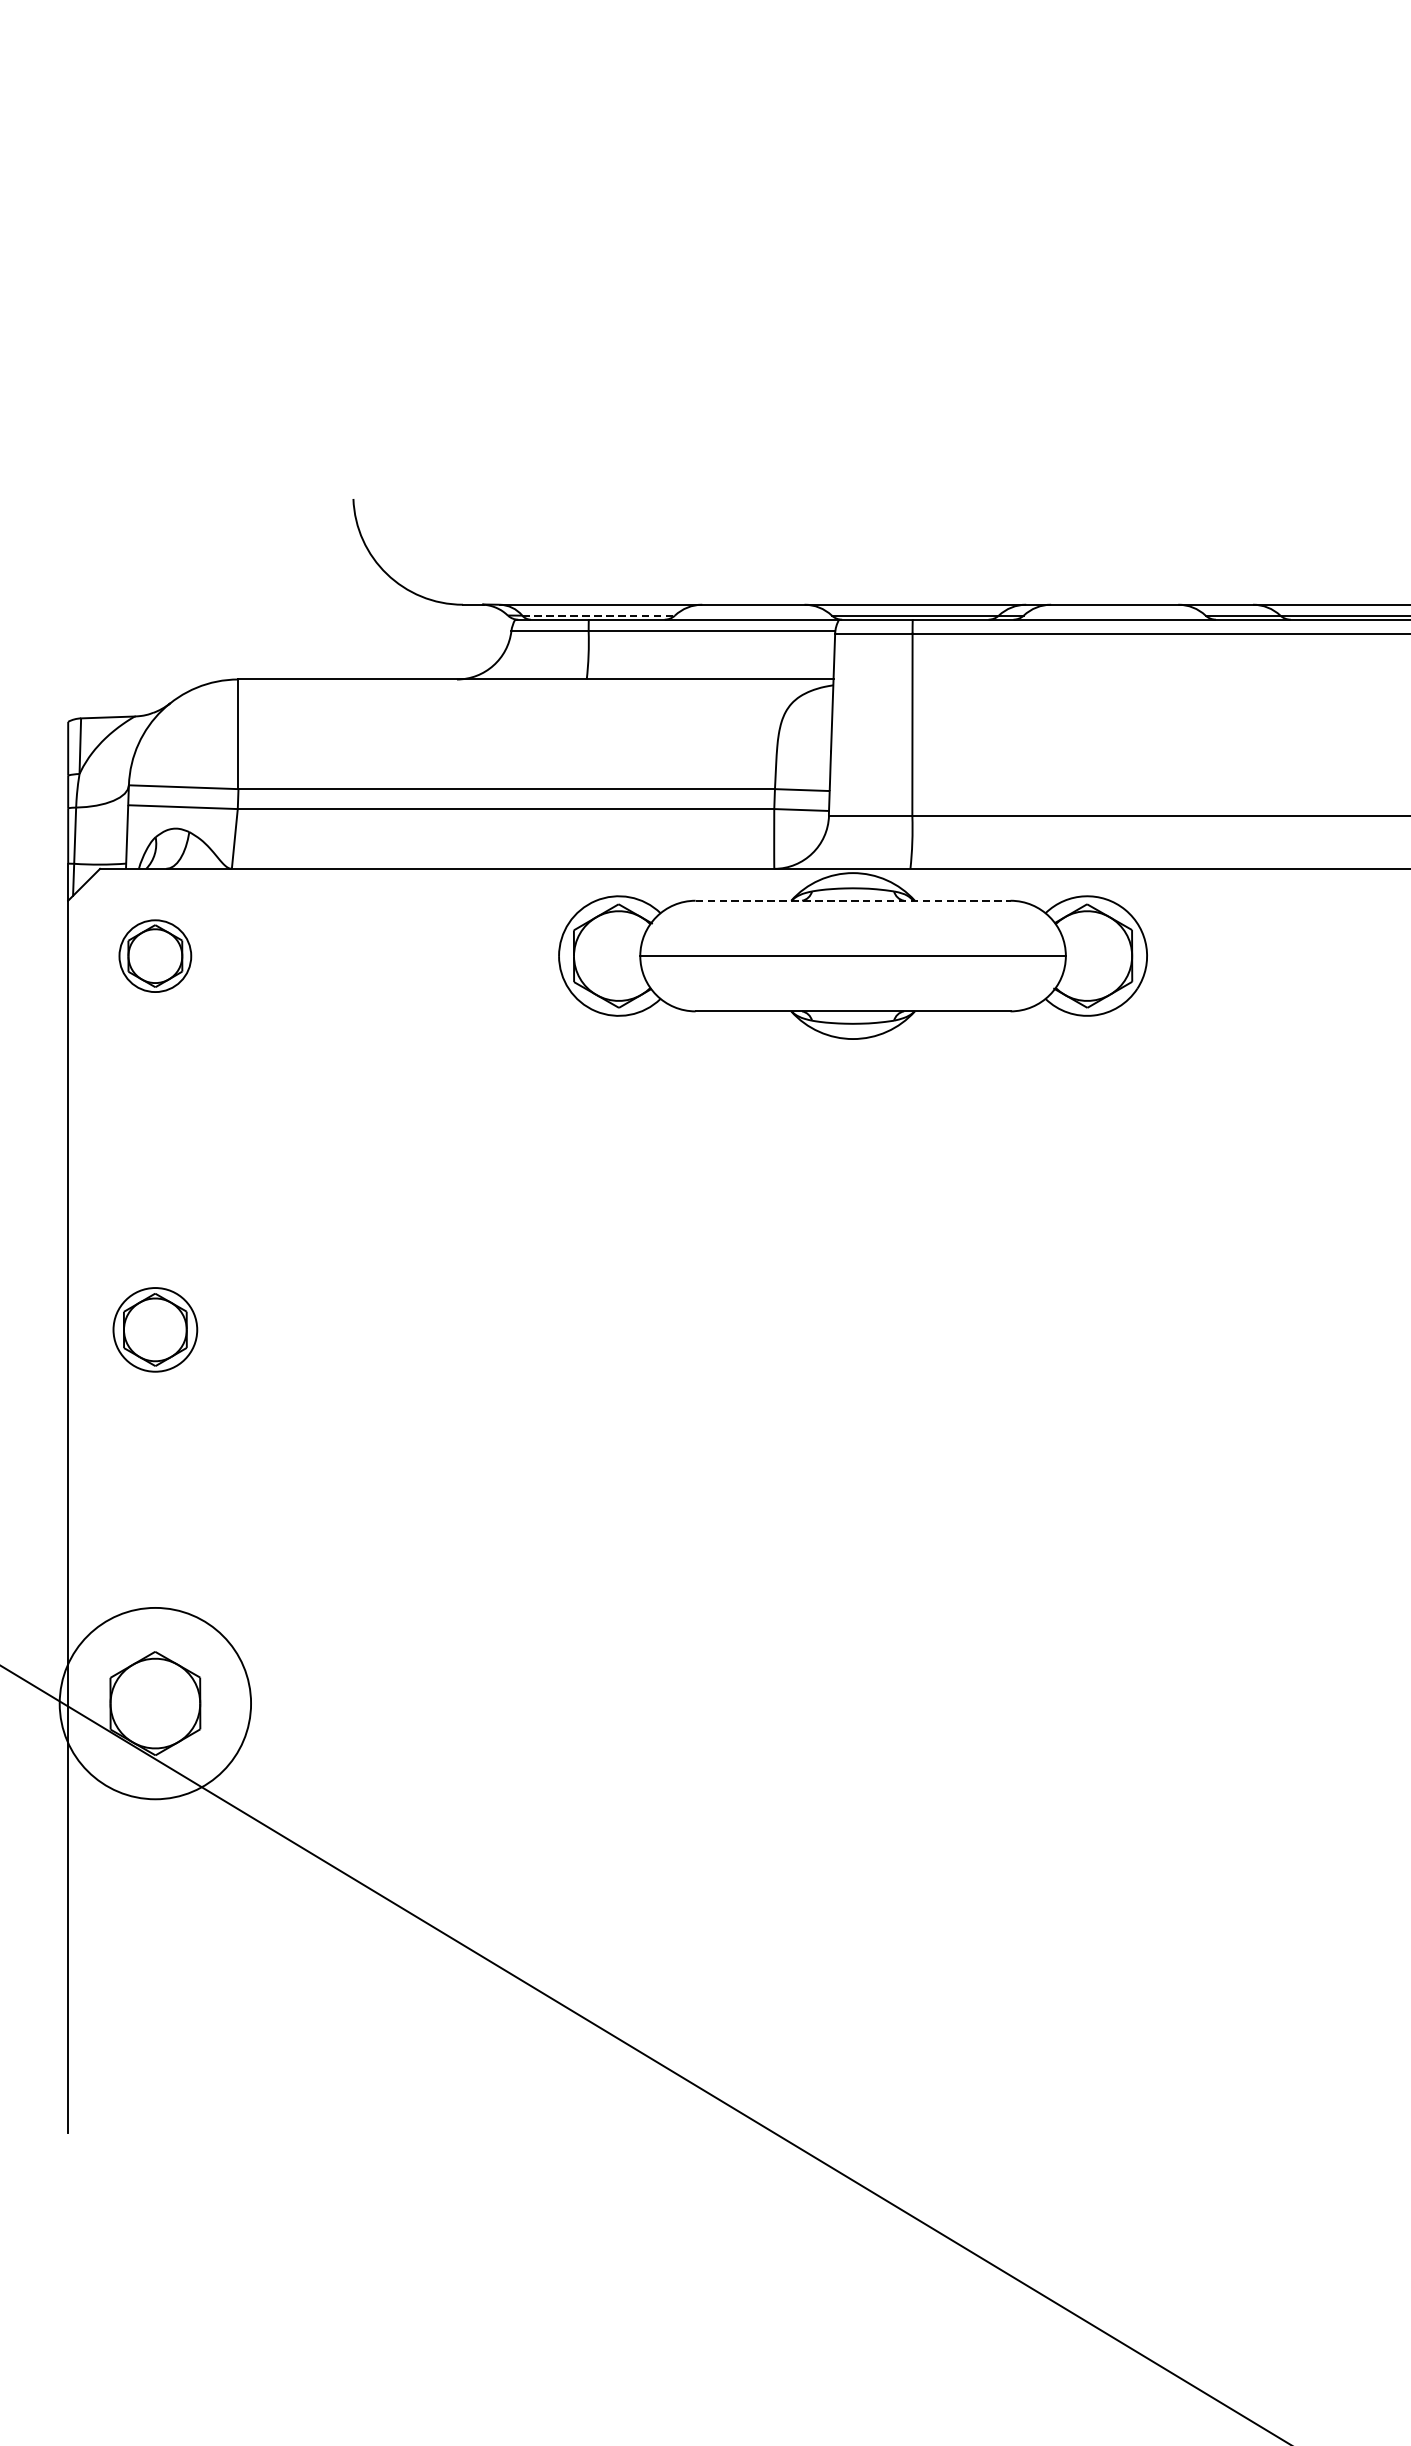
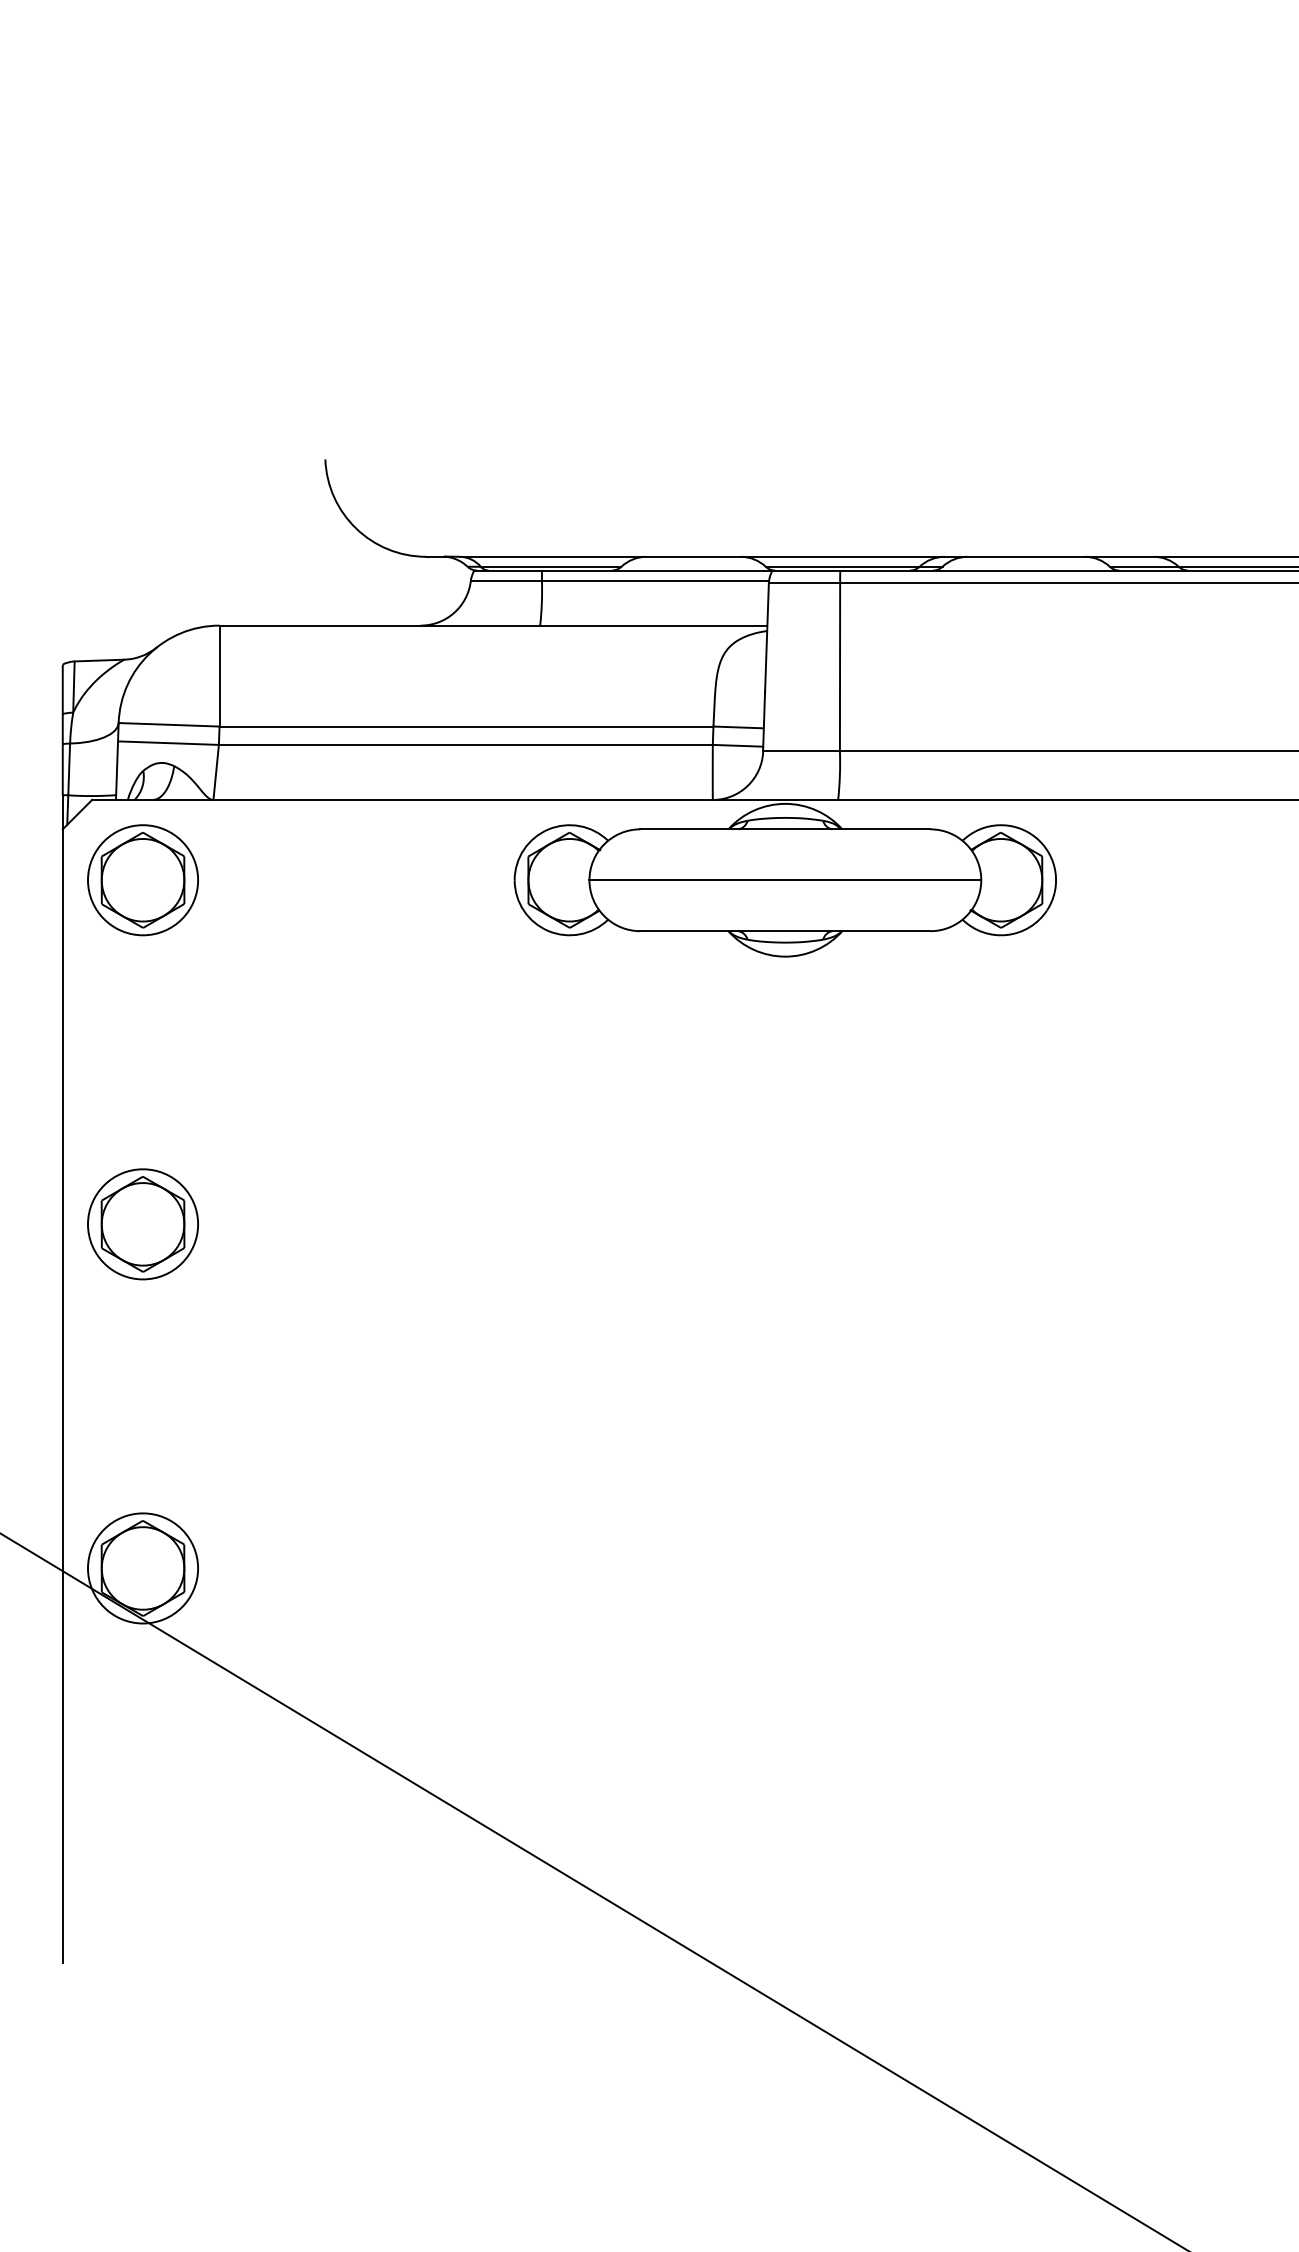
line: (599, 615) -> (551, 566), dashed -> solid
line: (853, 900) -> (785, 829), dashed -> solid
part: (154, 956) -> (142, 880), size x1.67
part: (154, 1329) -> (142, 1224), size x1.43
circle: (155, 1703) -> (143, 1568), size x0.62

